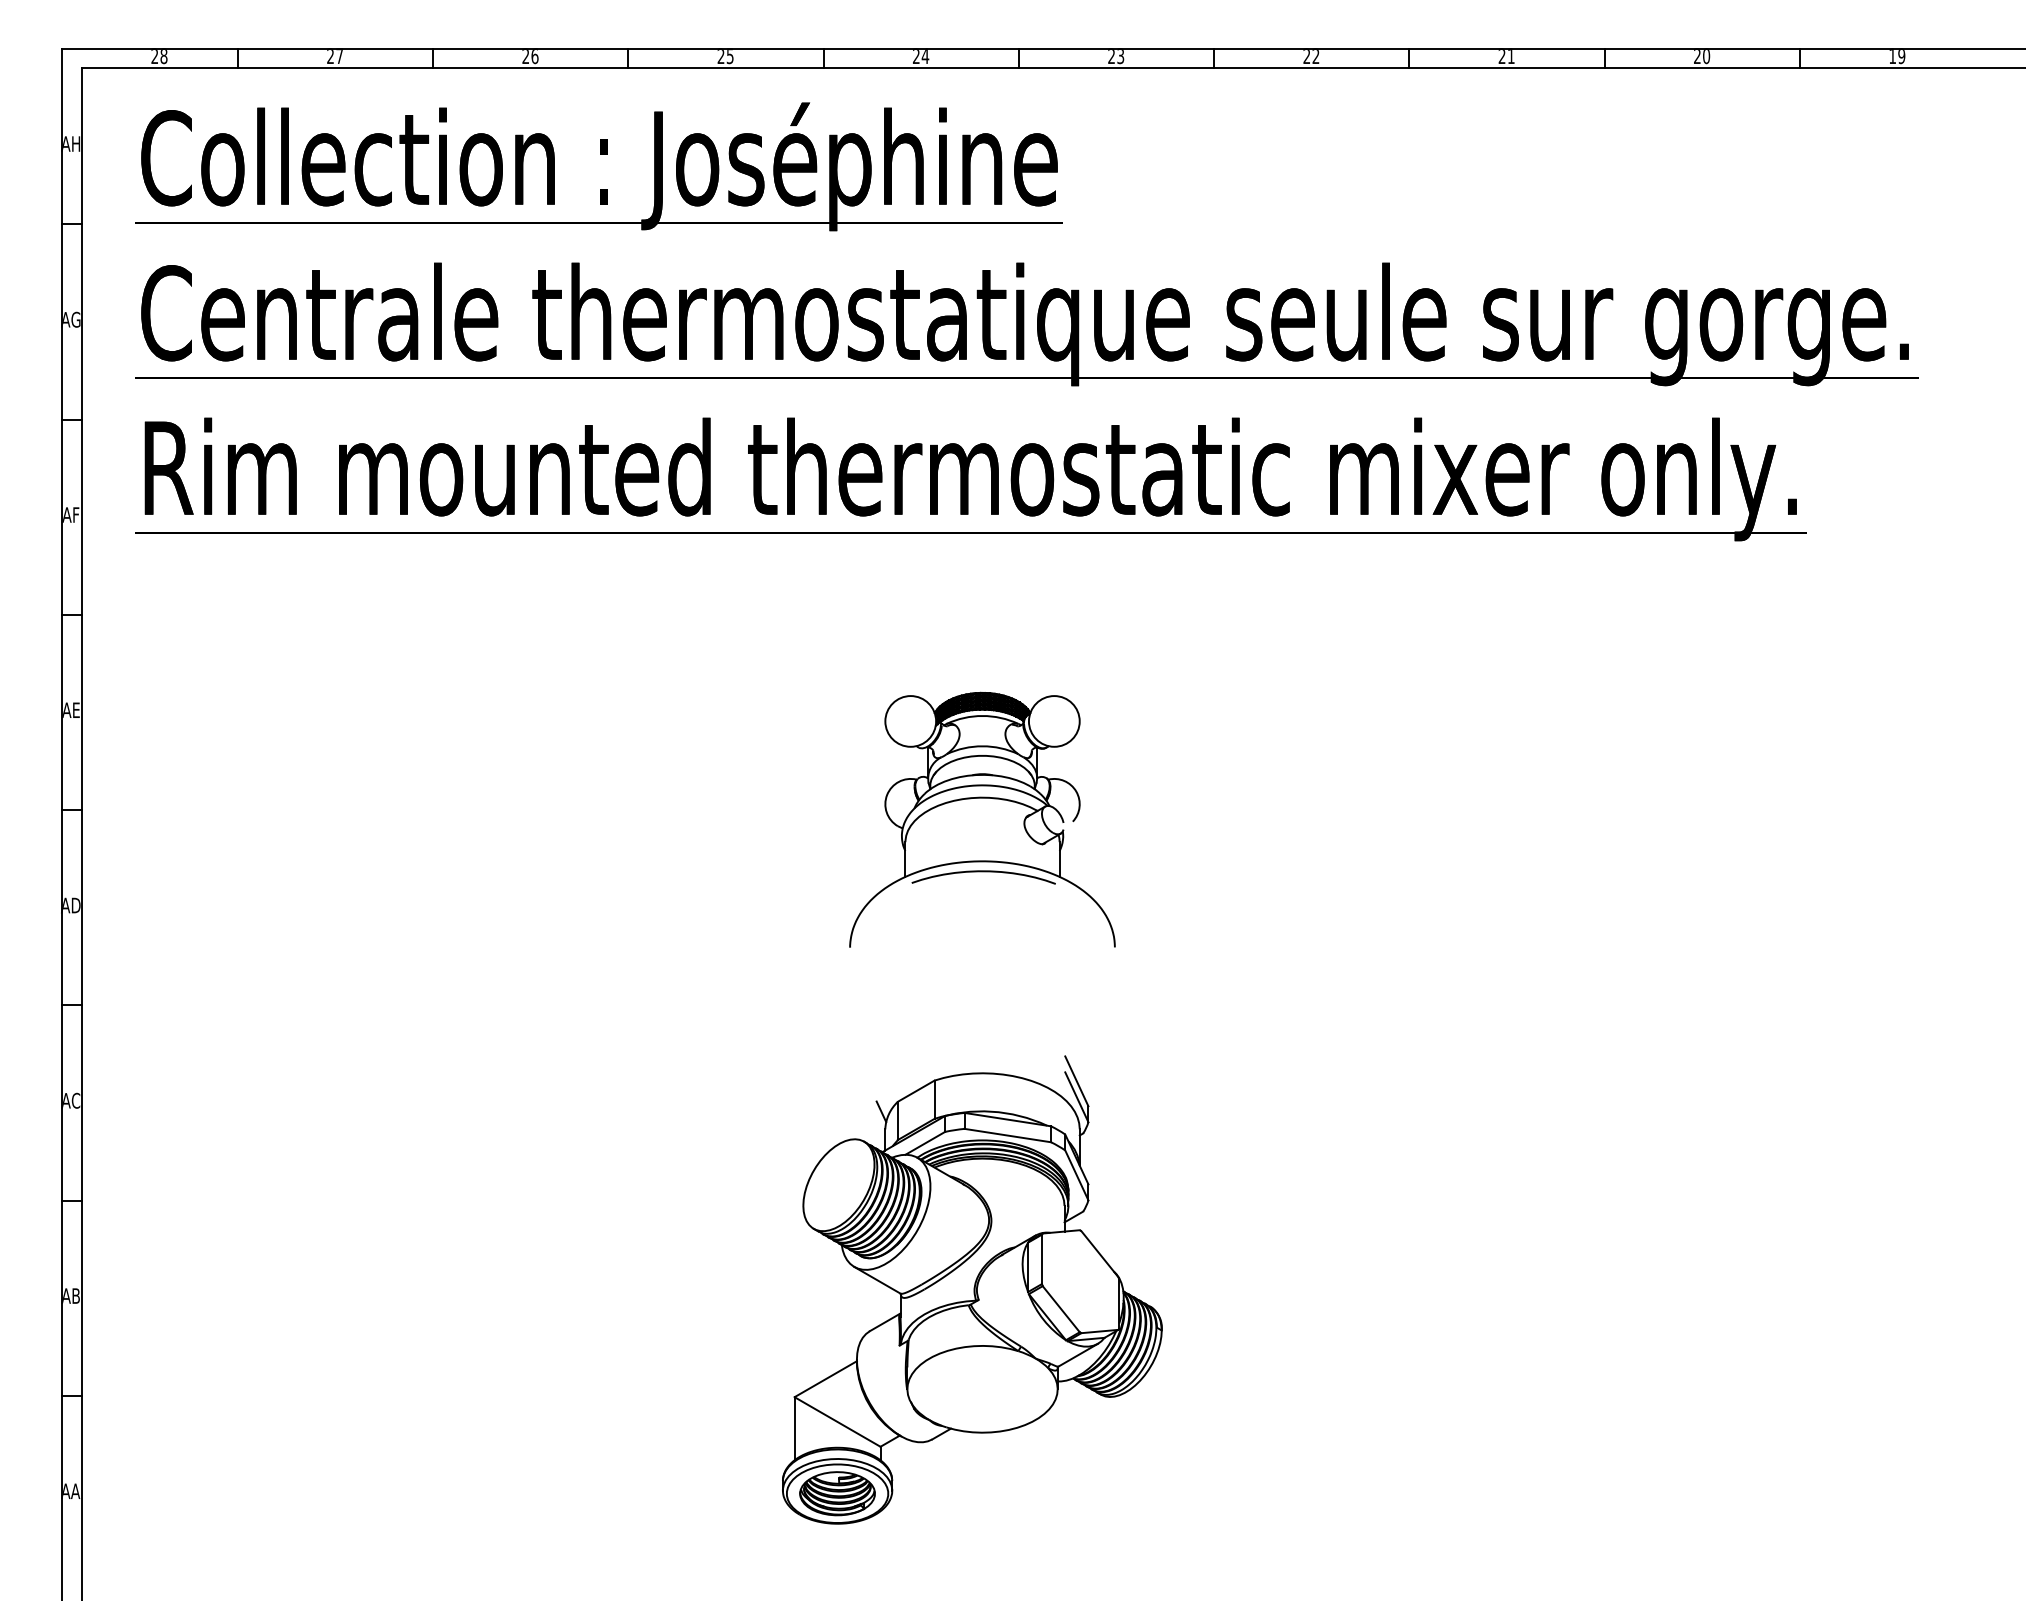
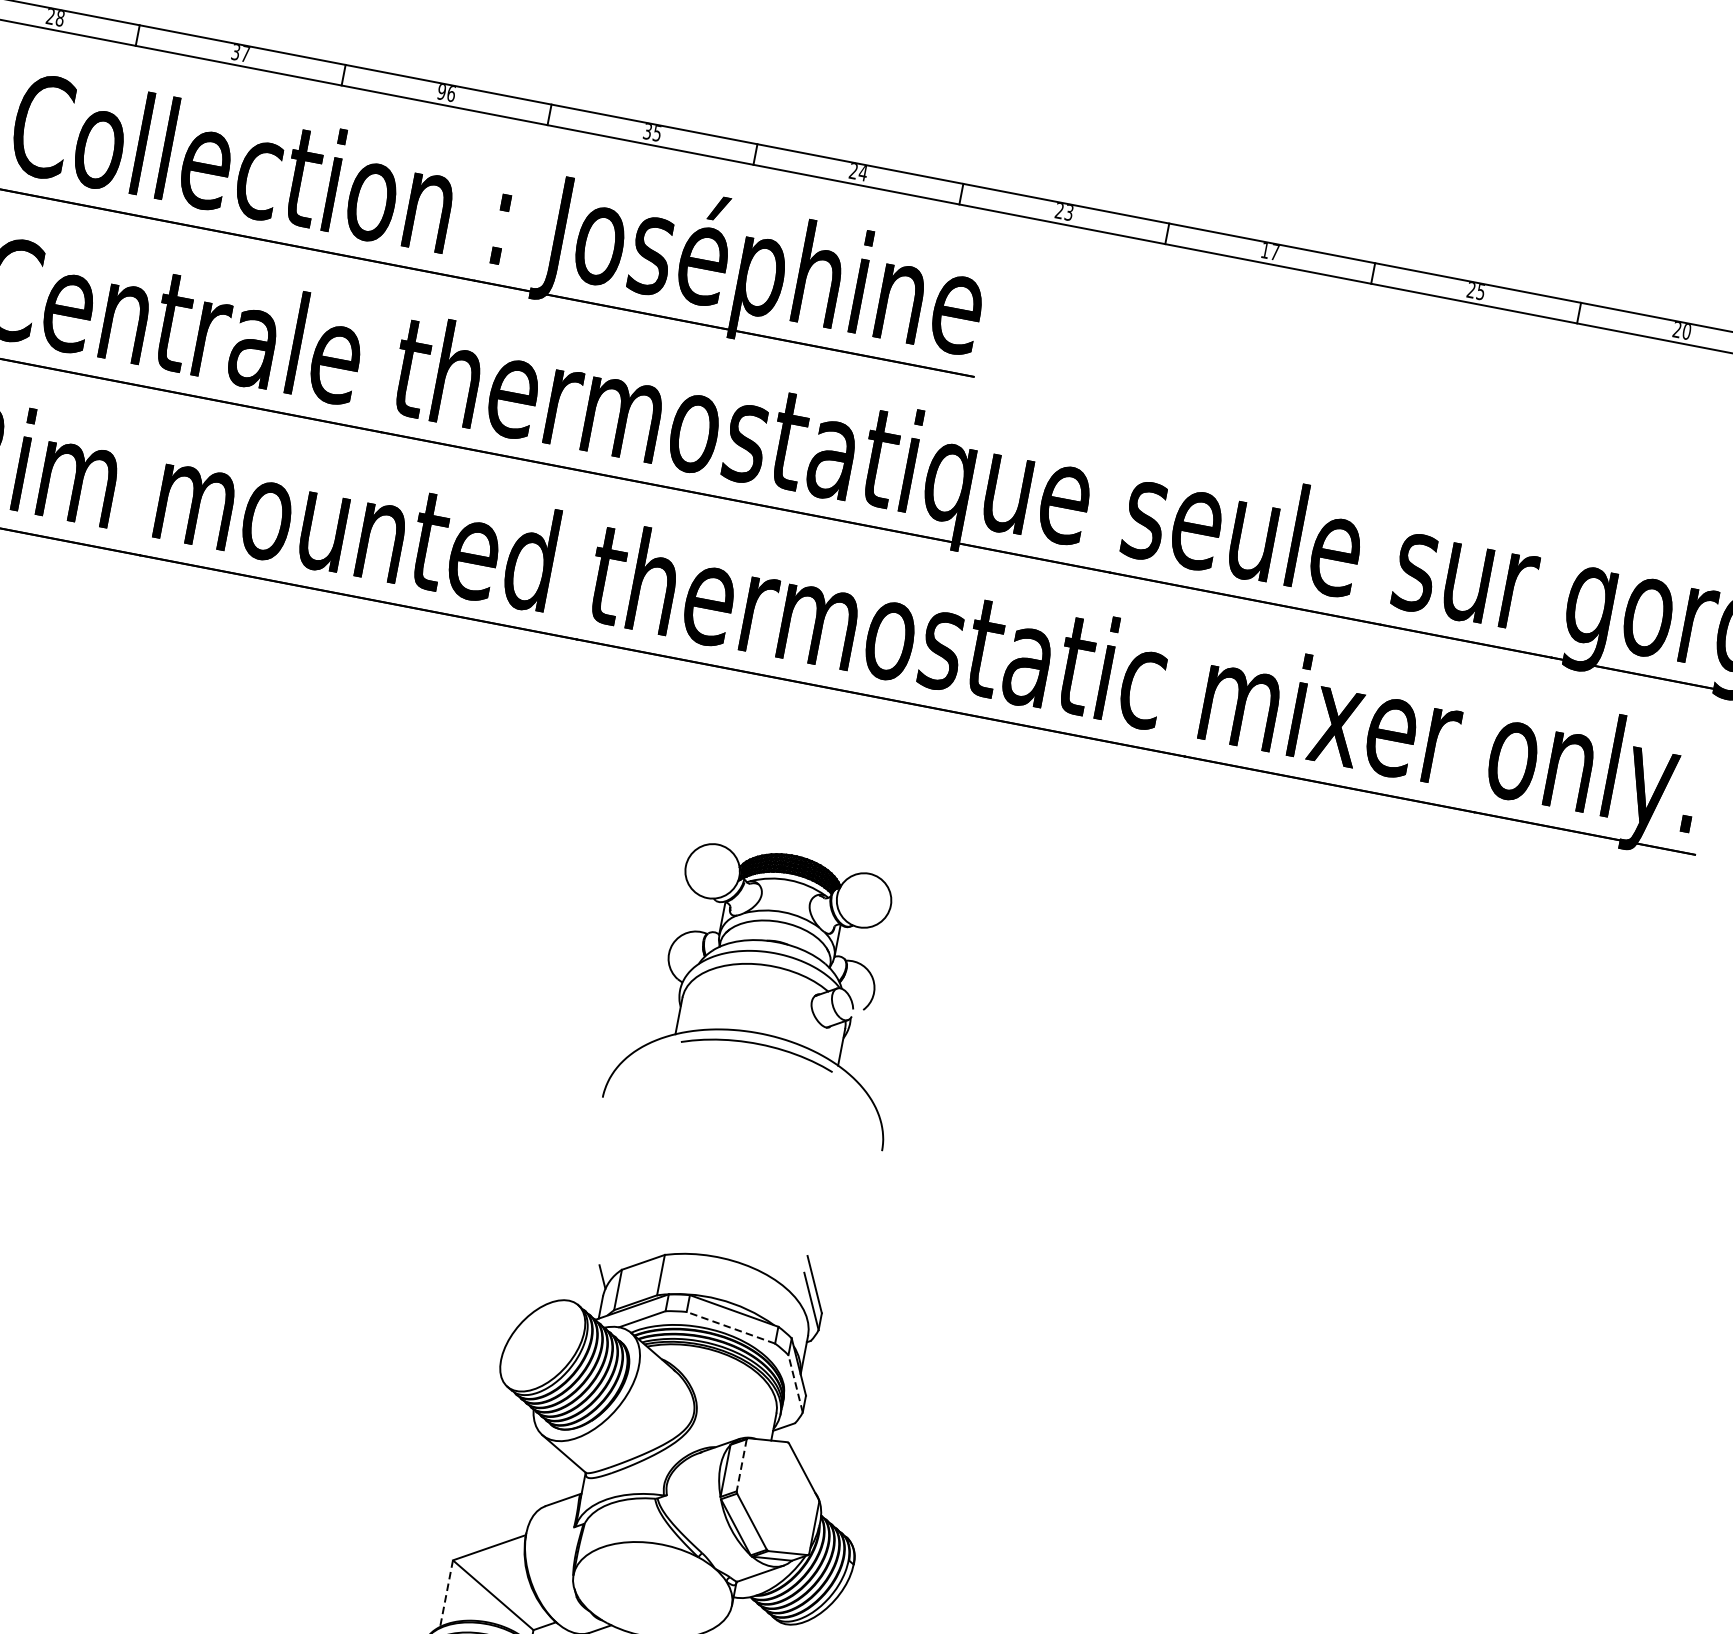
text: (1311, 56) -> (1270, 251), 22 -> 17
text: (330, 57) -> (235, 53), 27 -> 37
text: (525, 57) -> (441, 92), 26 -> 96
text: (720, 57) -> (646, 132), 25 -> 35
text: (1510, 57) -> (1479, 293), 21 -> 25
line: (1007, 1135) -> (730, 1327), solid -> dashed
line: (1076, 1175) -> (795, 1383), solid -> dashed
line: (1041, 1259) -> (741, 1465), solid -> dashed
line: (794, 1428) -> (446, 1593), solid -> dashed

